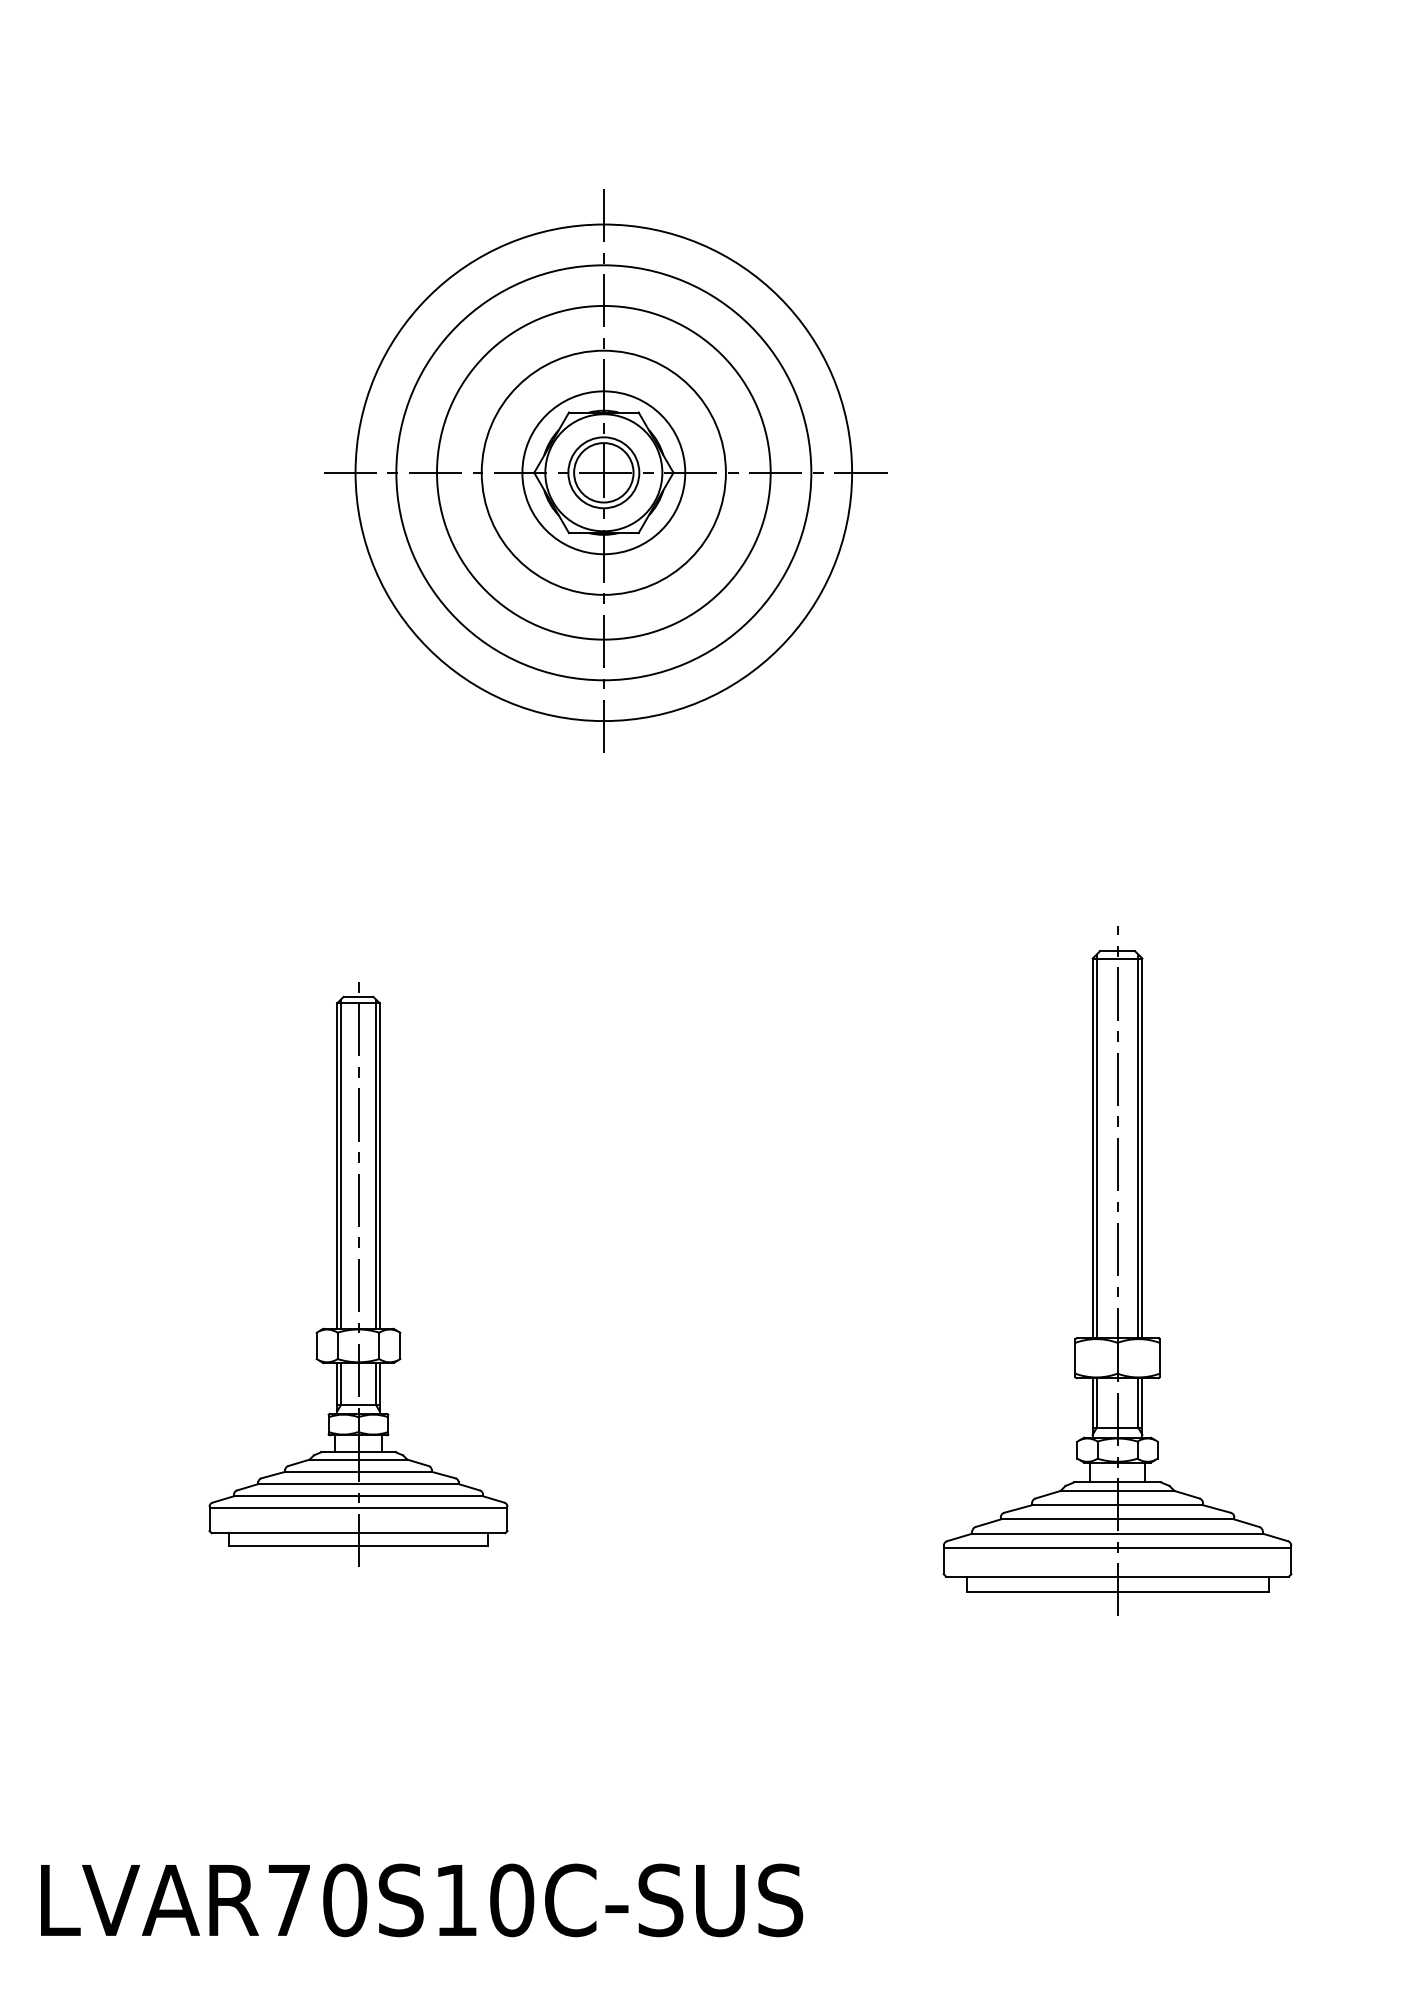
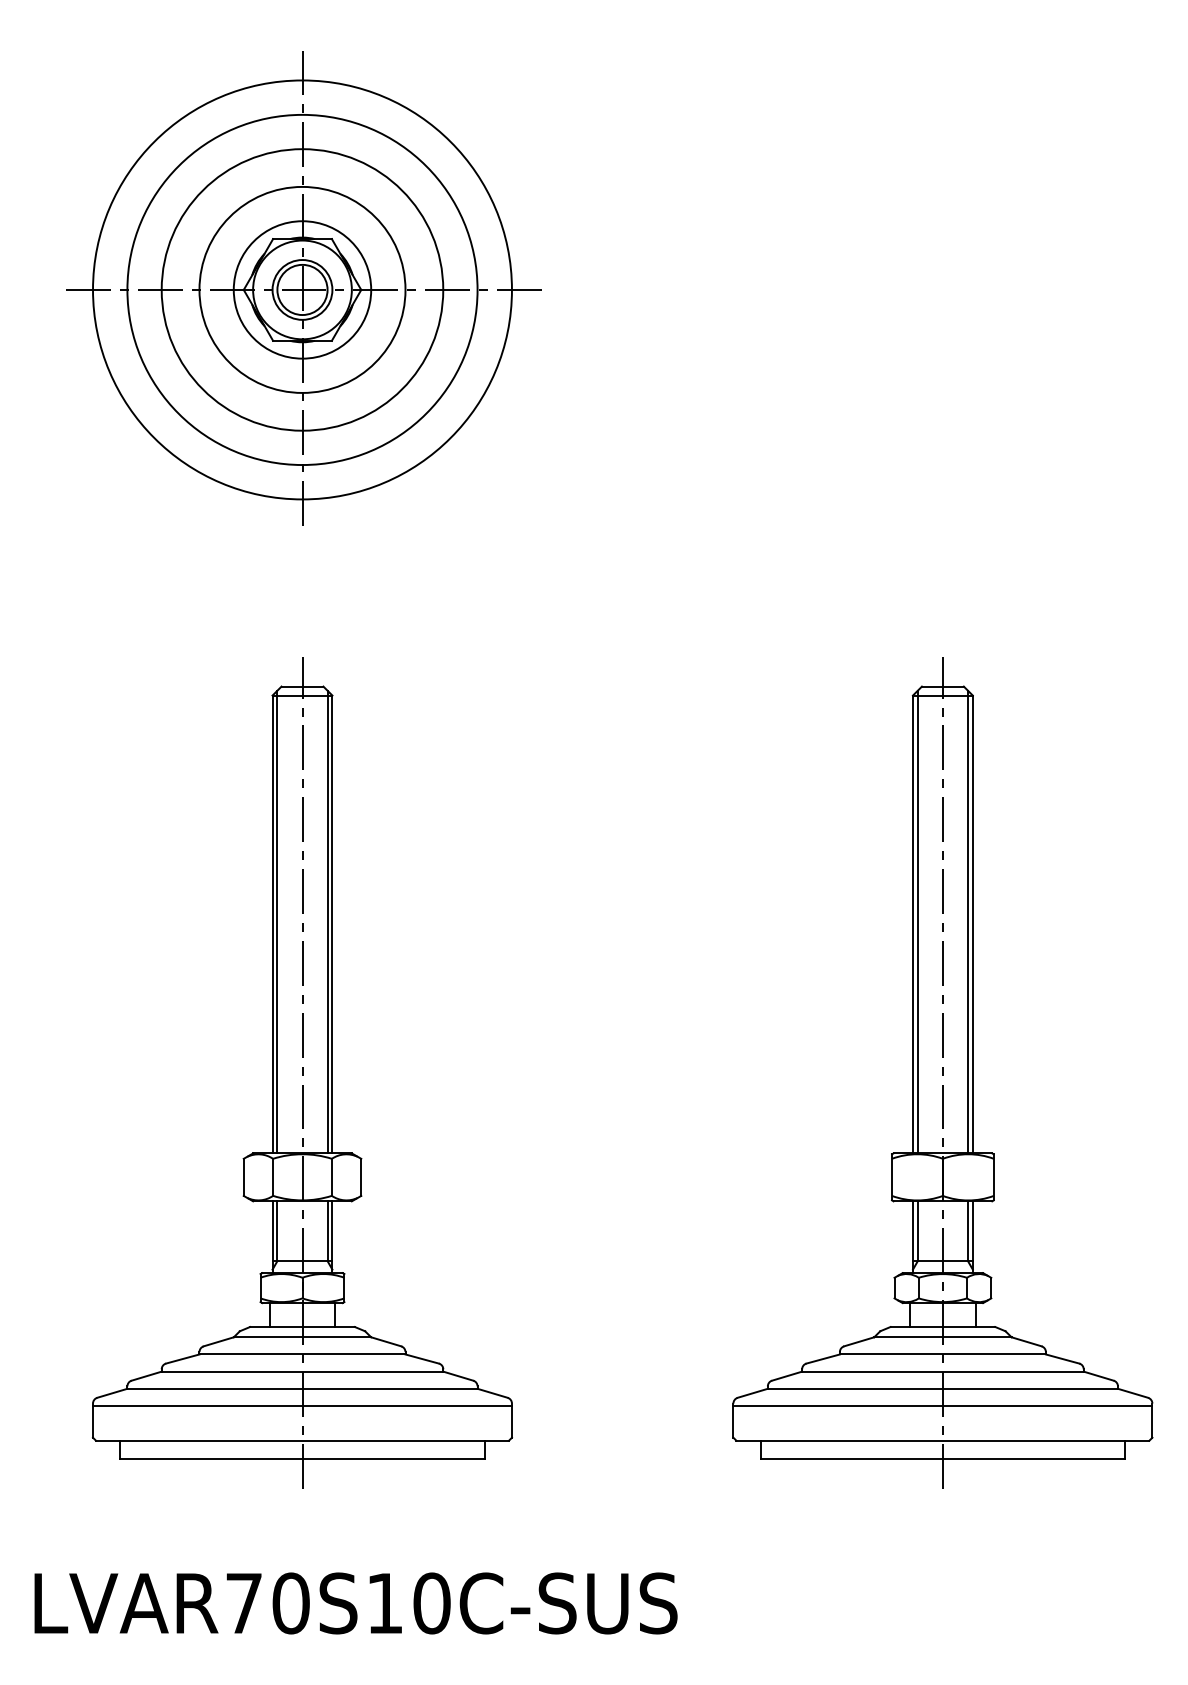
part: (605, 471) -> (303, 288), moved
part: (358, 1271) -> (302, 1072), size x1.67
part: (1117, 1271) -> (942, 1072), size x1.43

